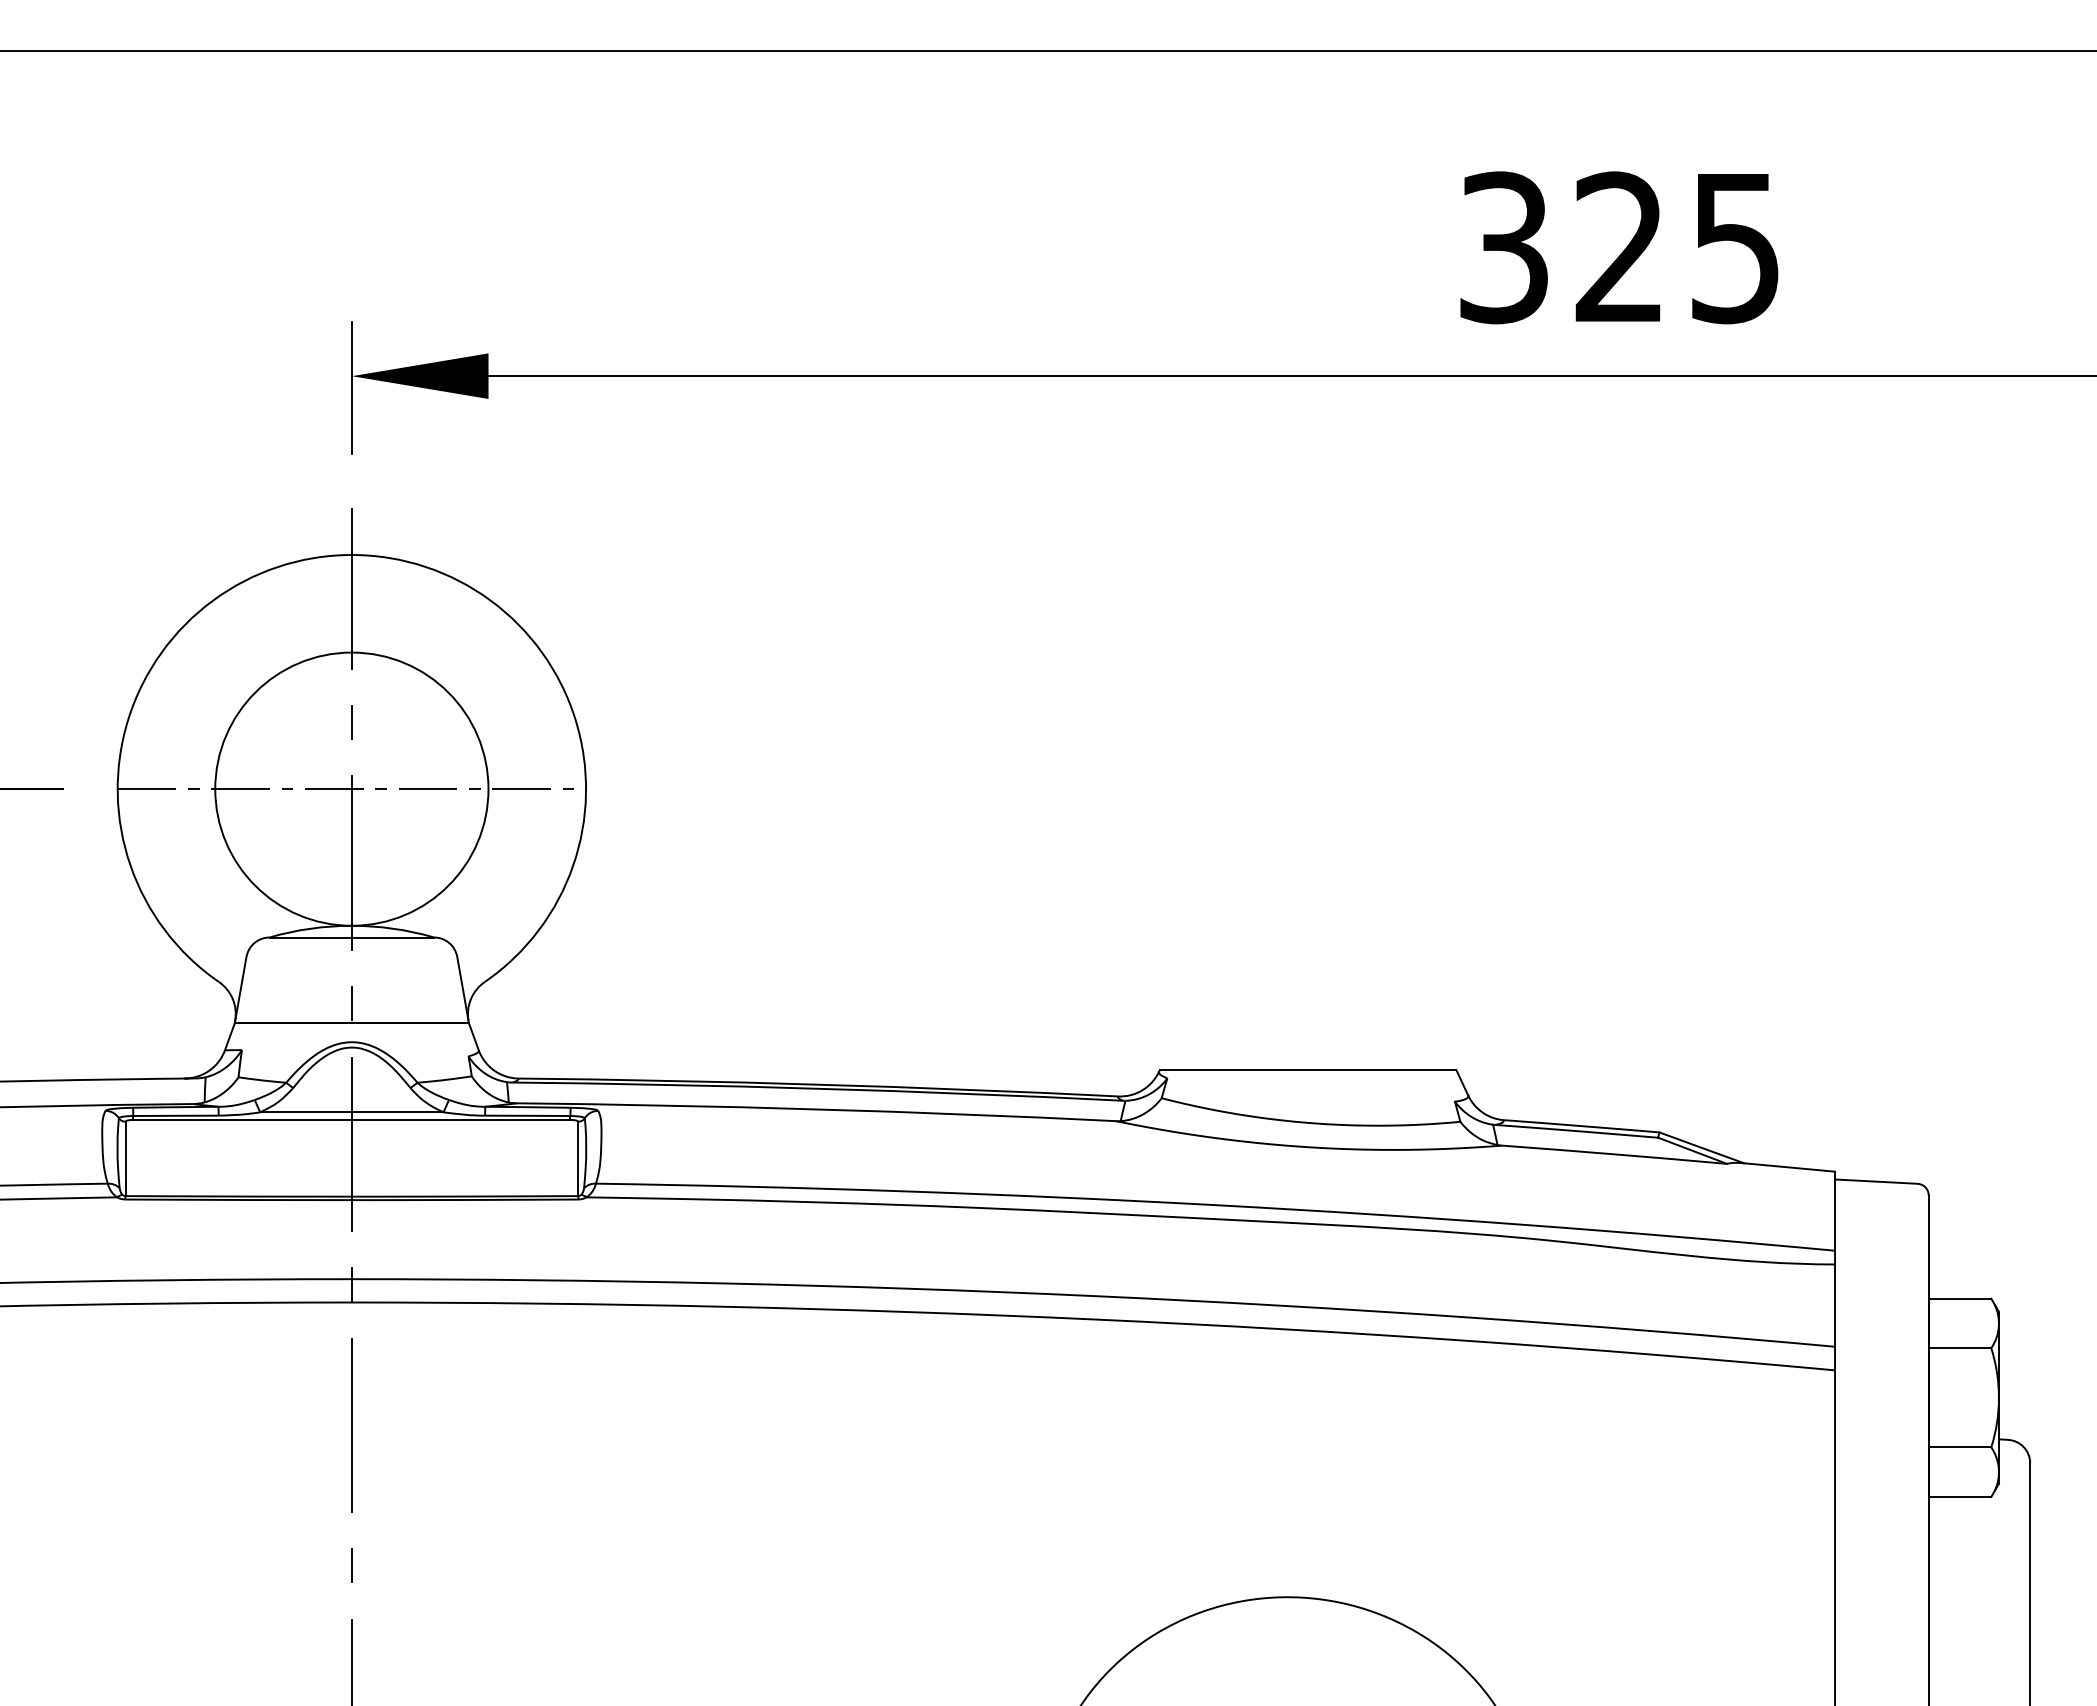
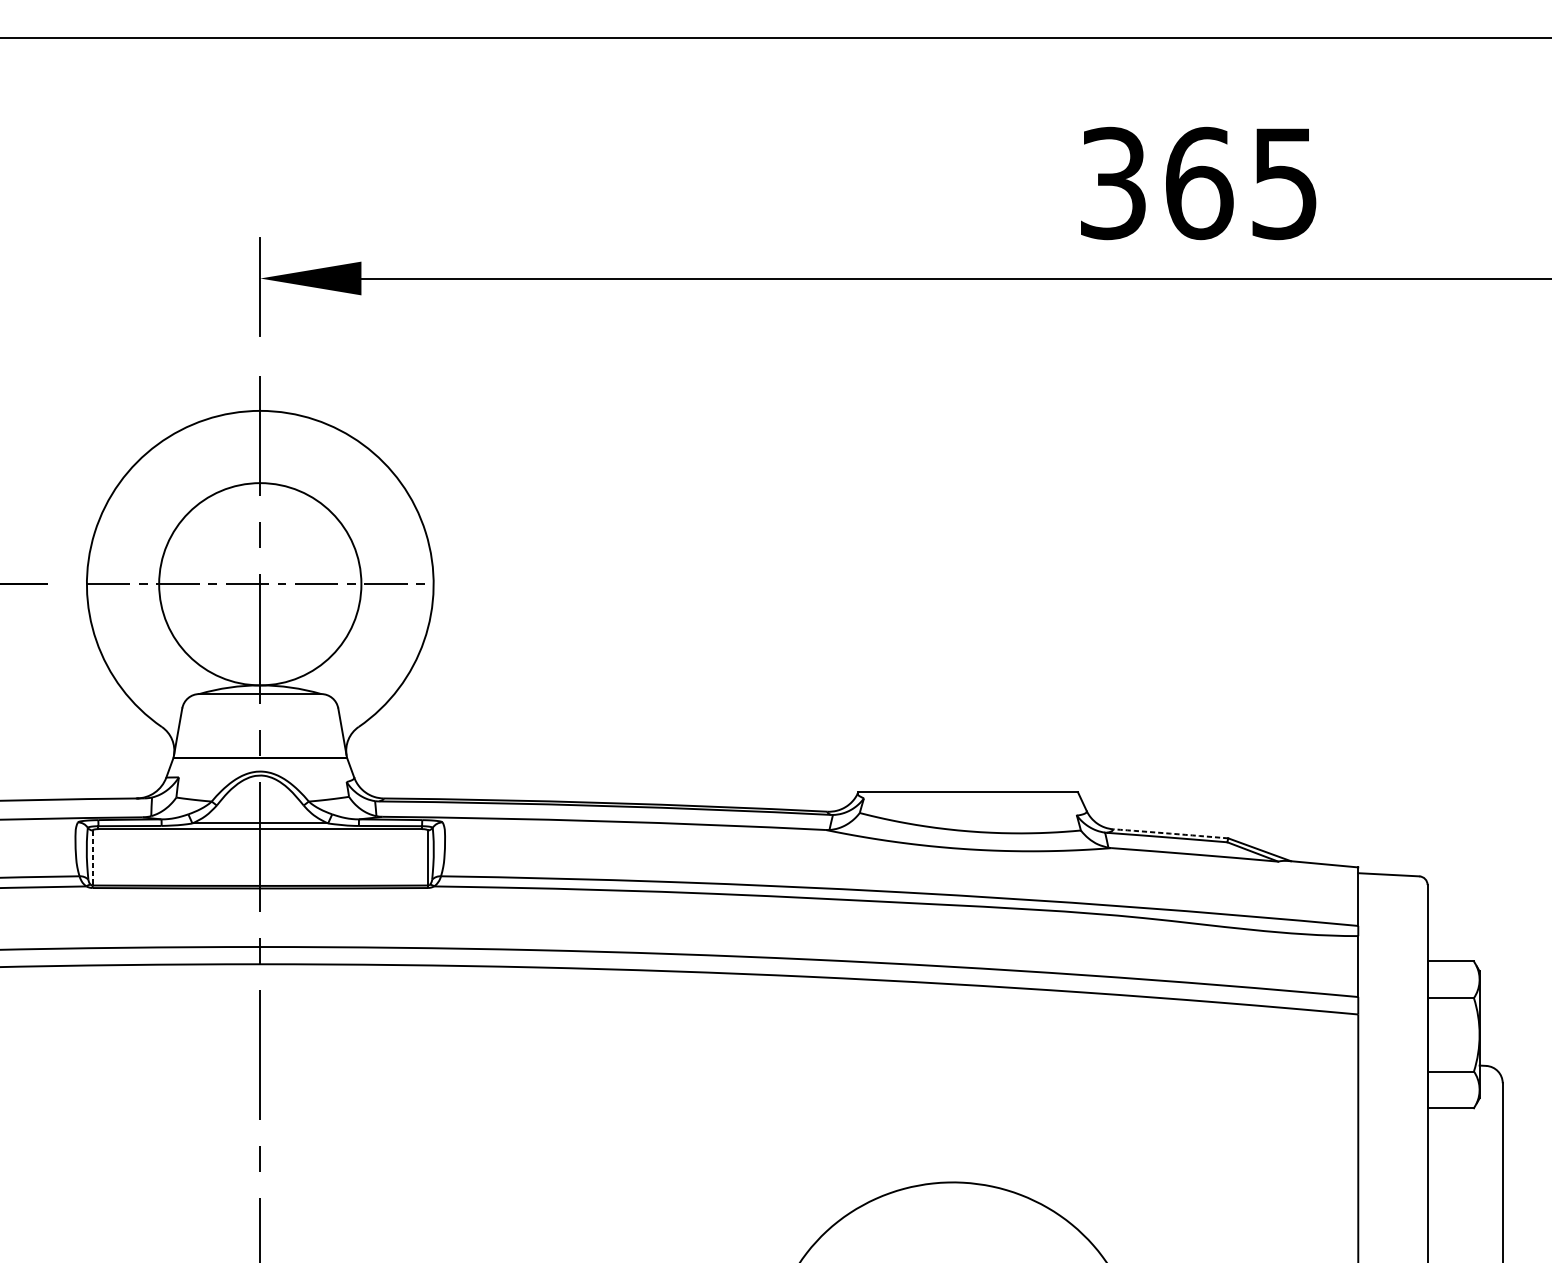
text: (1620, 247) -> (1199, 183), 325 -> 365
arc: (1581, 1126) -> (1170, 833), solid -> dashed
line: (125, 1159) -> (92, 858), solid -> dashed

